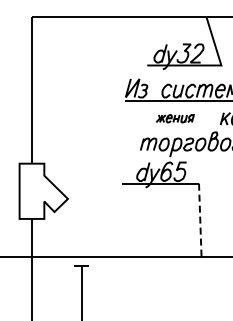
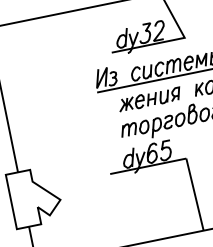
part: (175, 118) -> (150, 99), size x1.67
line: (200, 220) -> (195, 194), dashed -> solid

